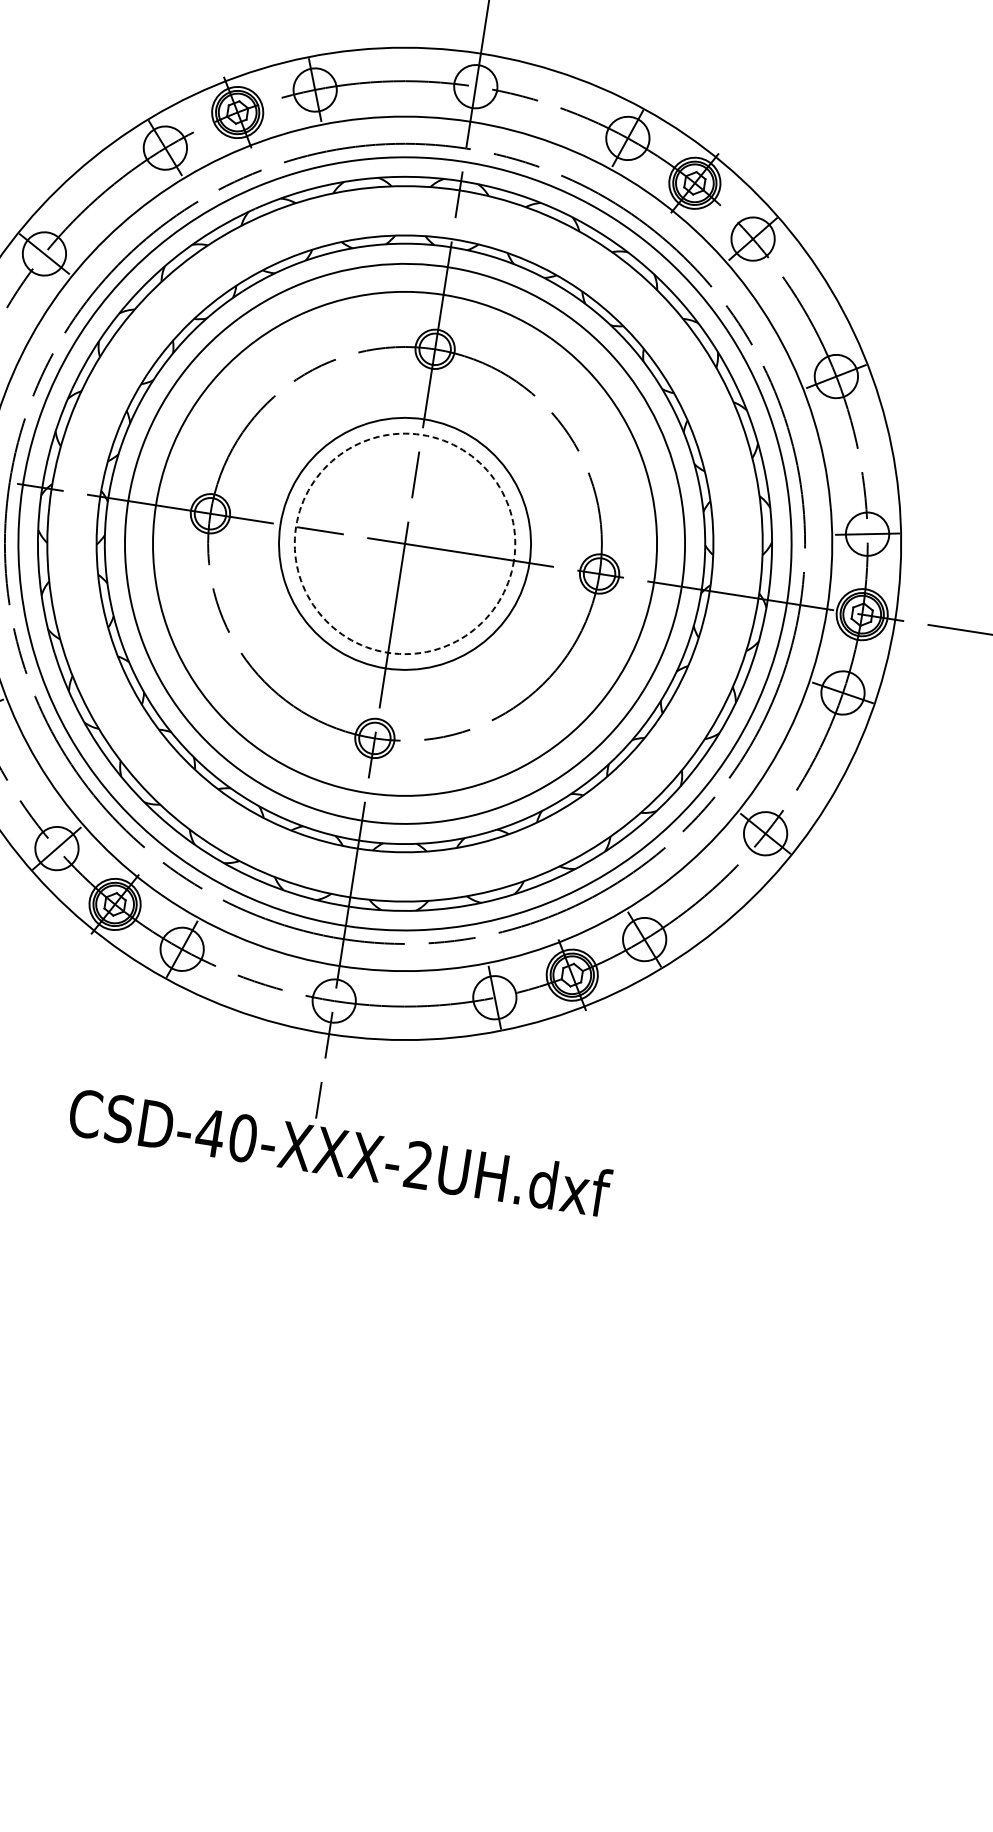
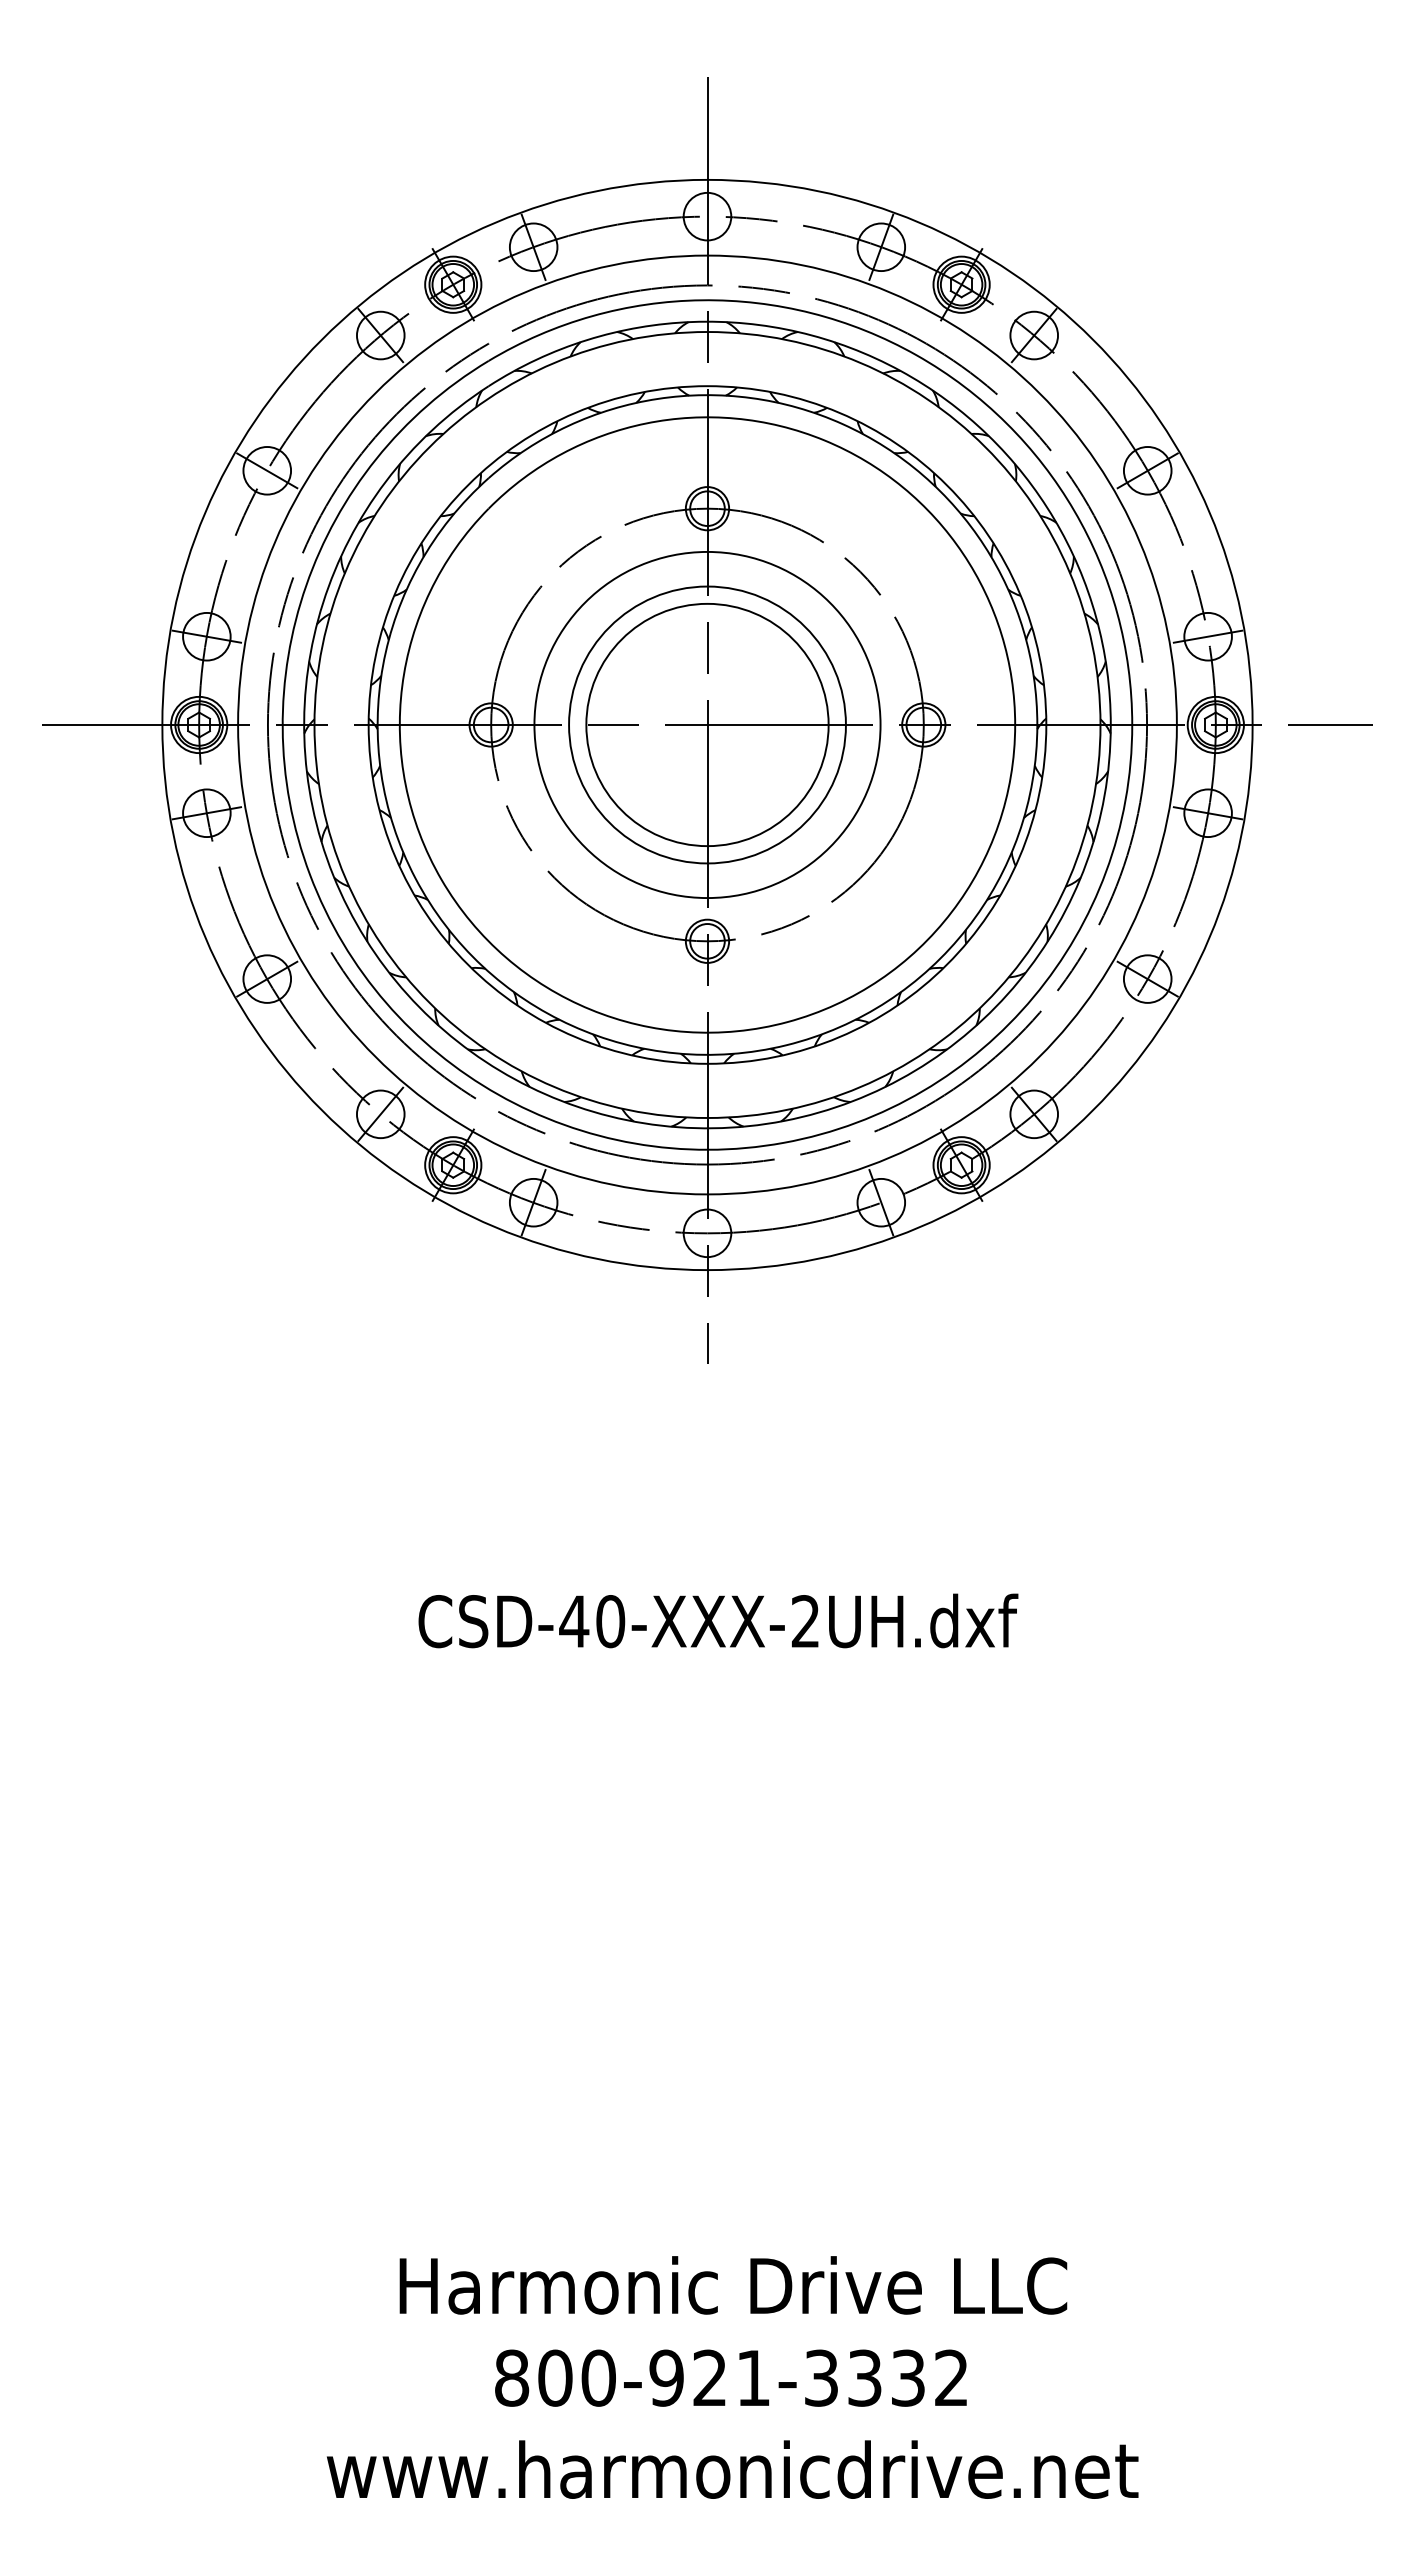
circle: (405, 543) -> (707, 724), dashed -> solid
circle: (405, 543) -> (707, 724), size x0.62
text: (340, 1152) -> (718, 1620), moved

